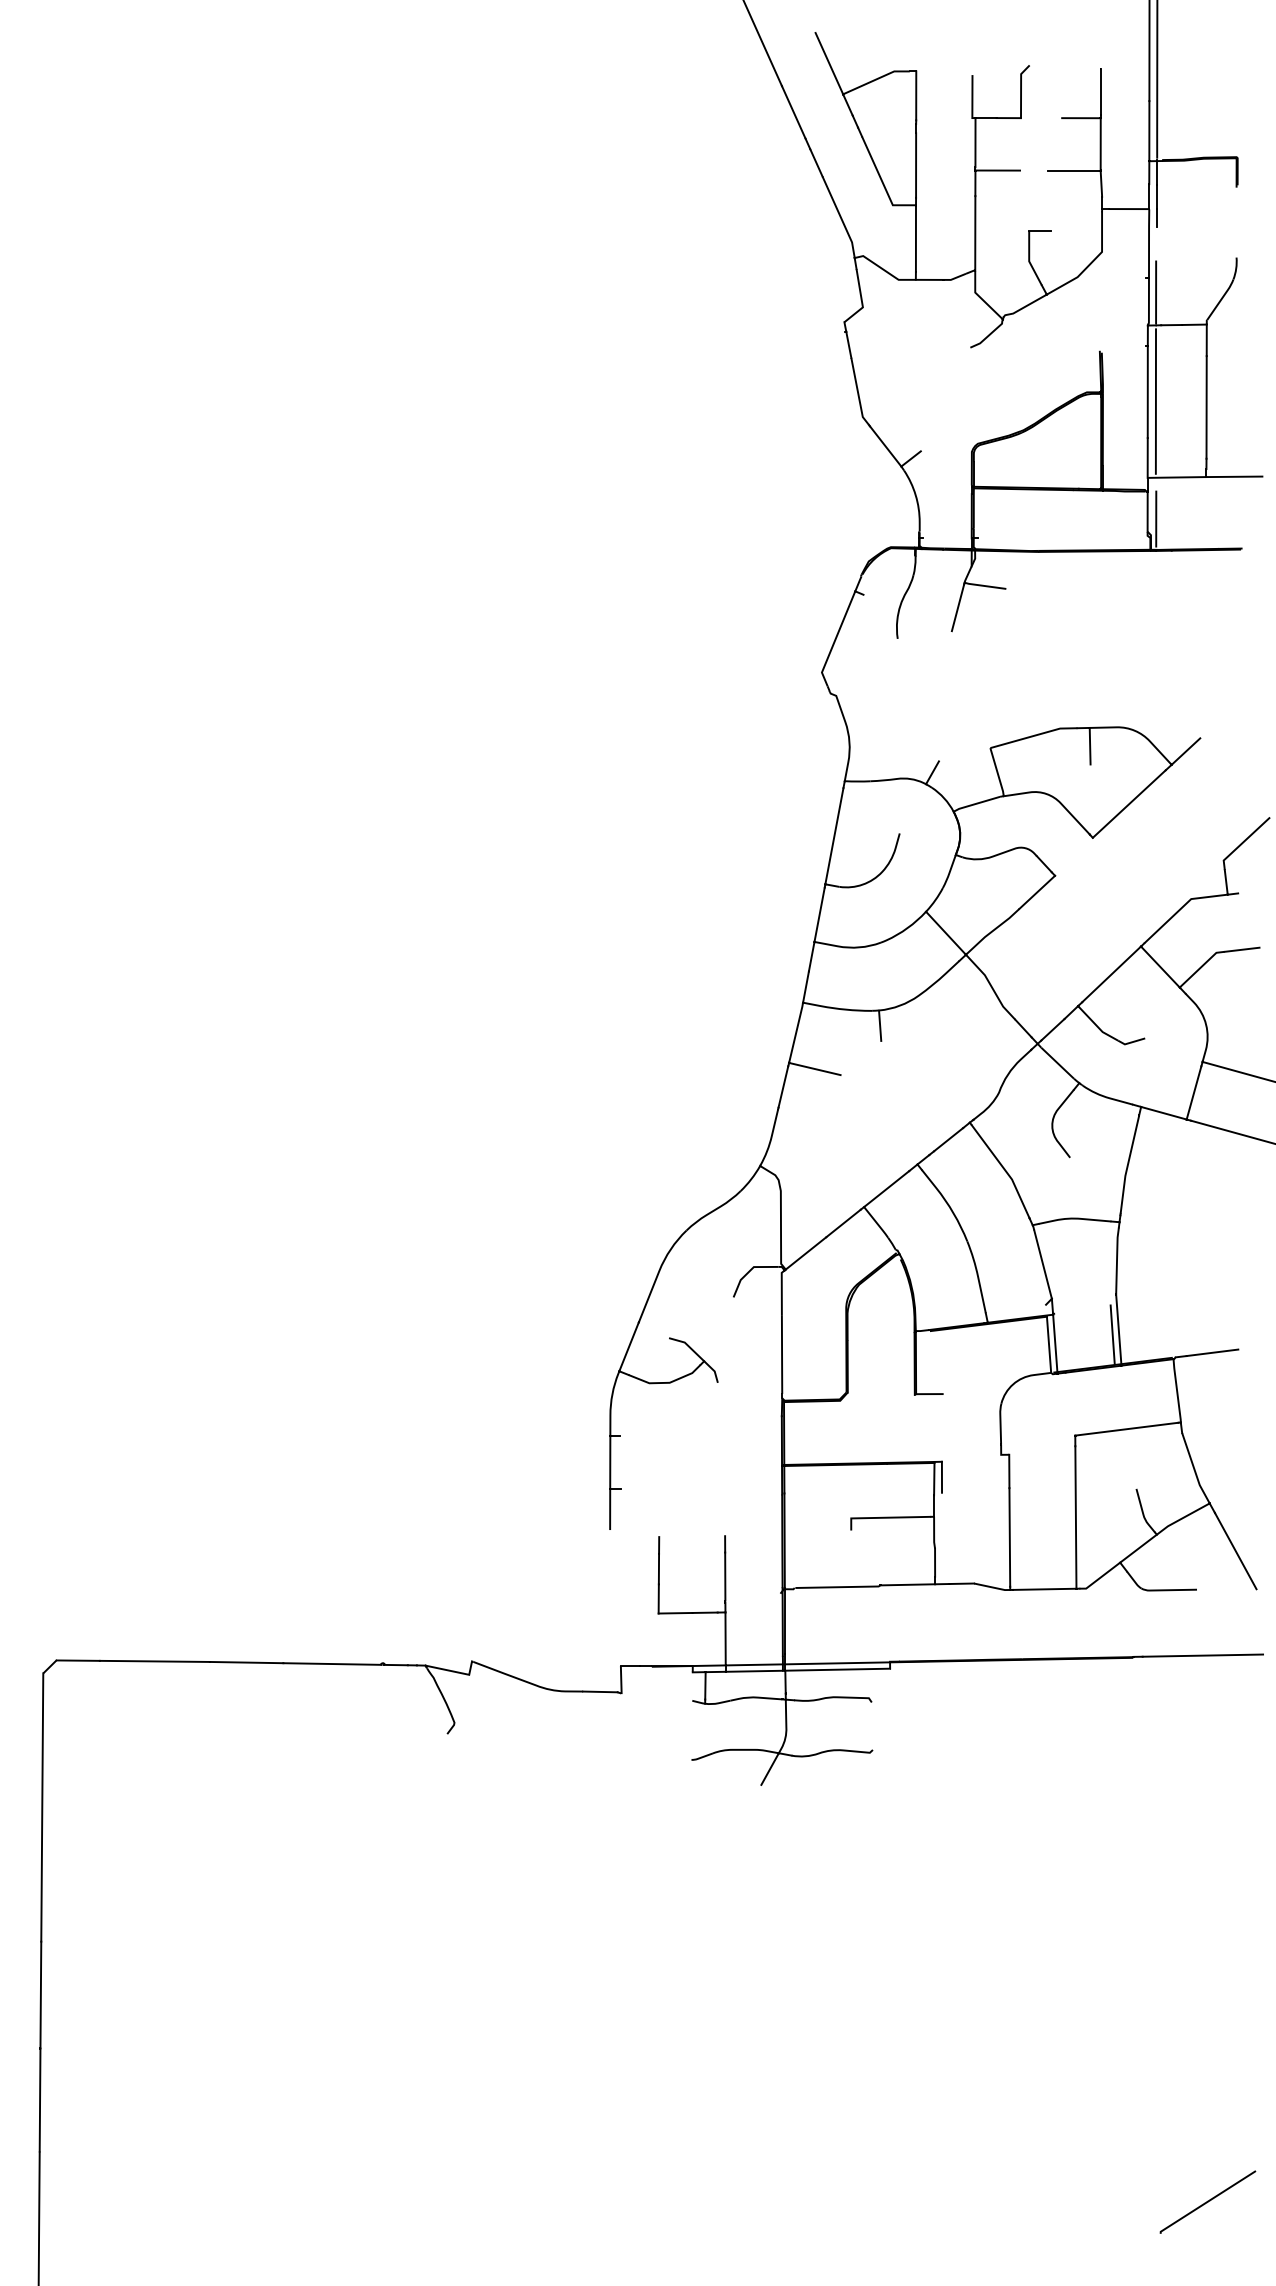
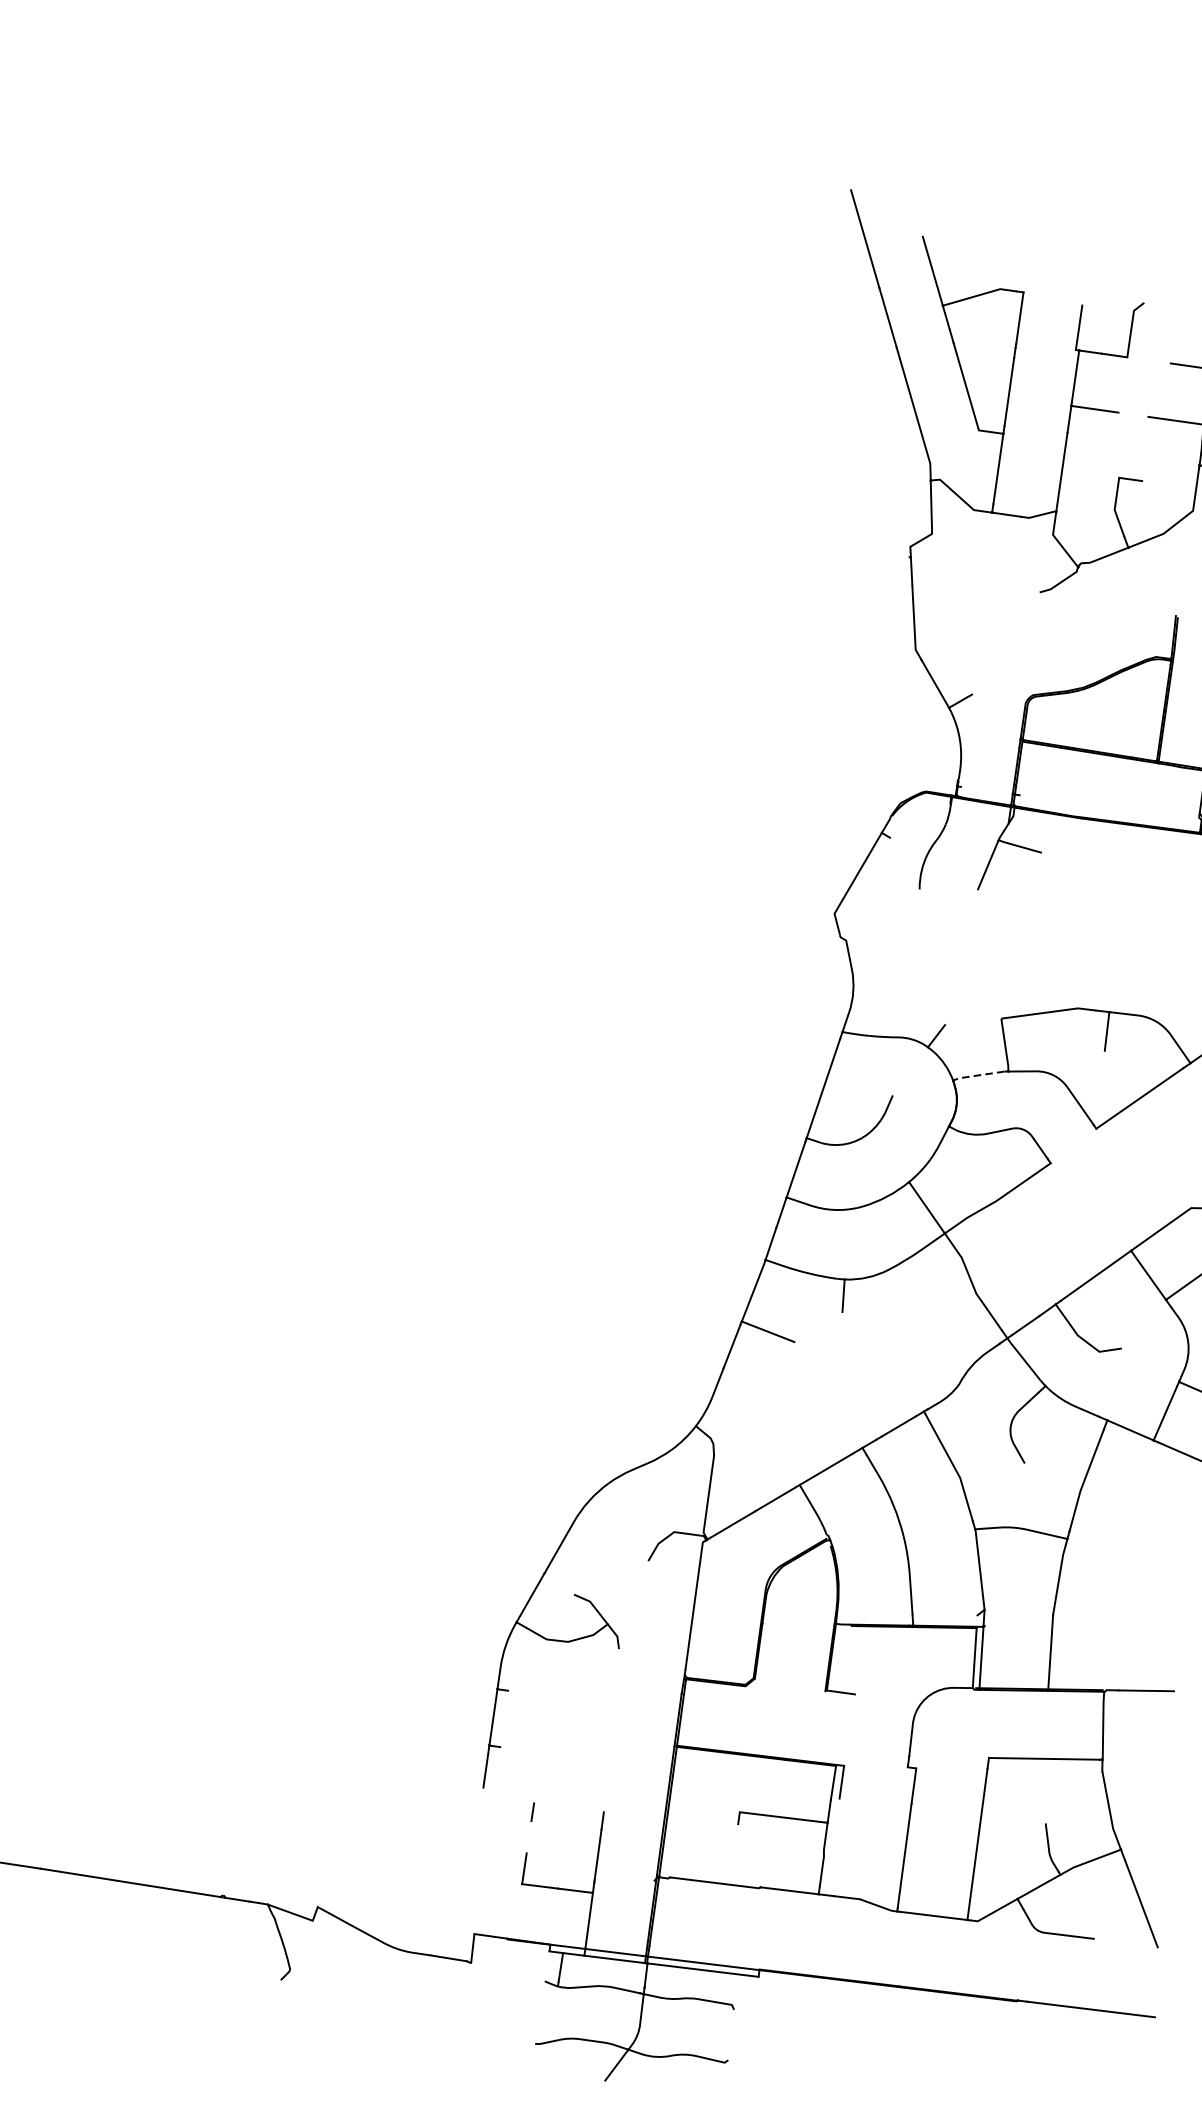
line: (976, 803) -> (978, 1075), solid -> dashed
line: (1112, 1334) -> (1043, 1656), removed
line: (658, 1568) -> (528, 1836), removed

